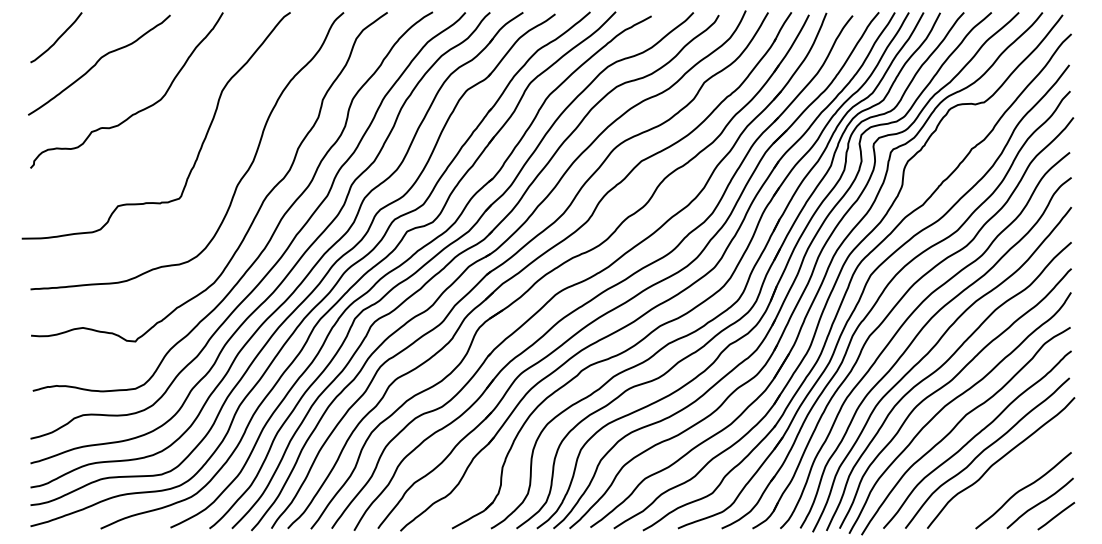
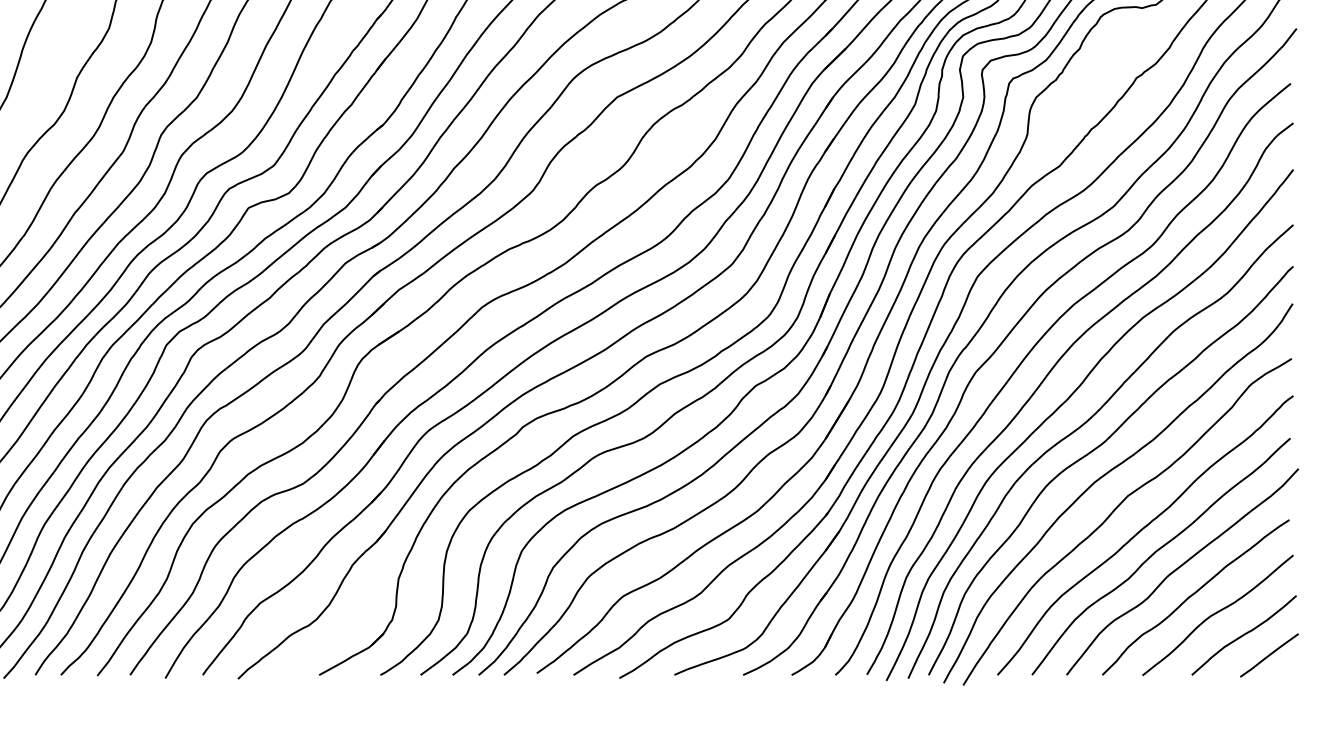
curve: (1009, 477) -> (1195, 594), added

